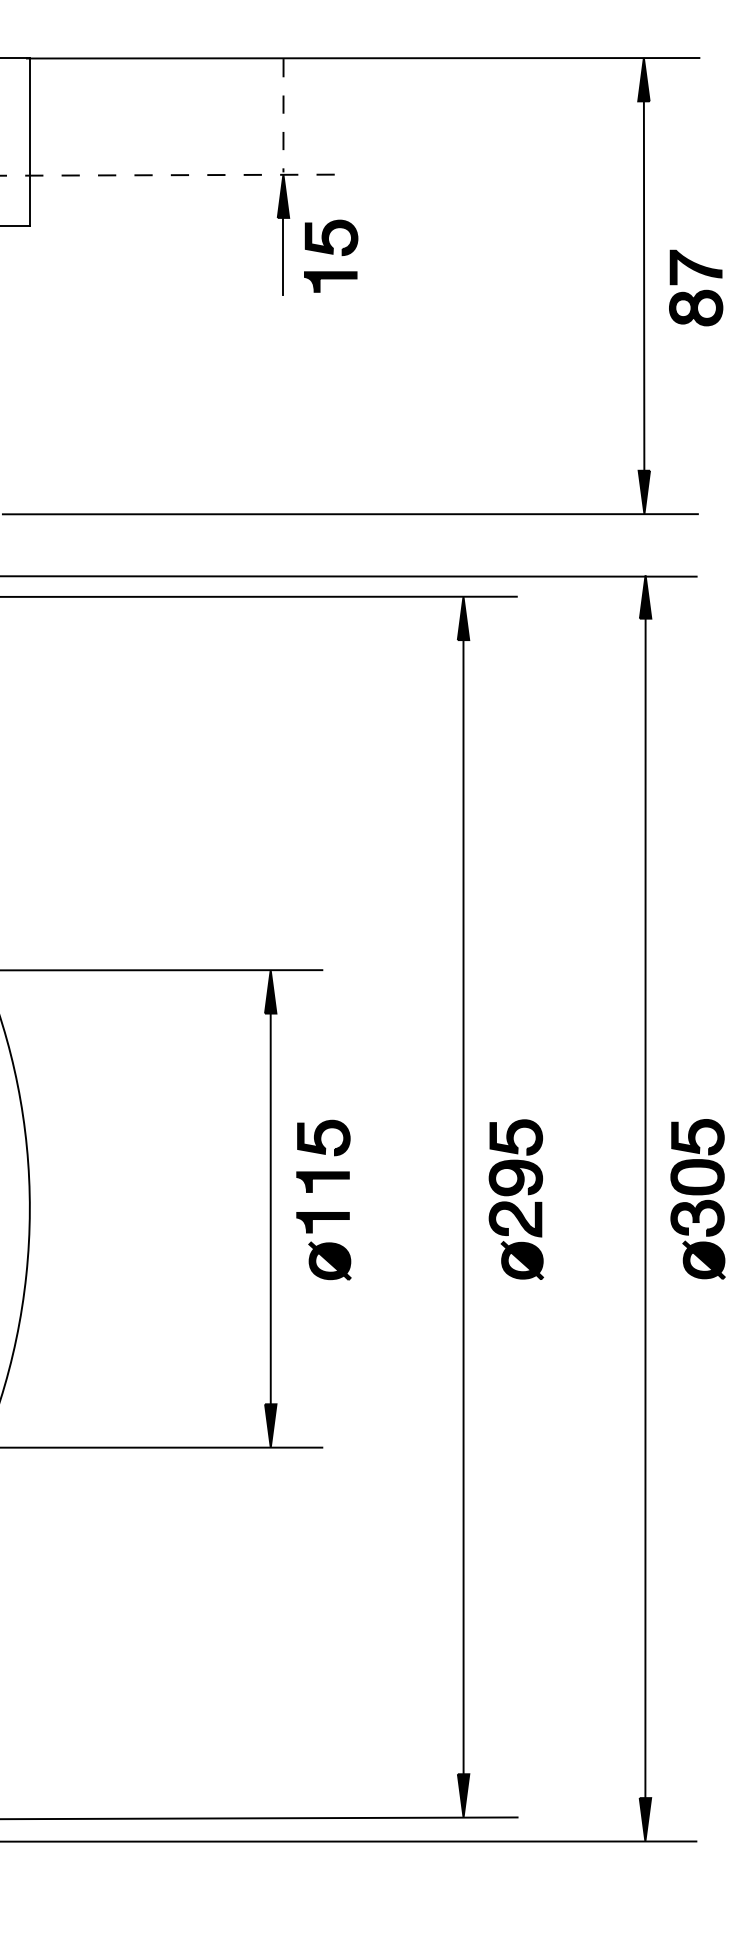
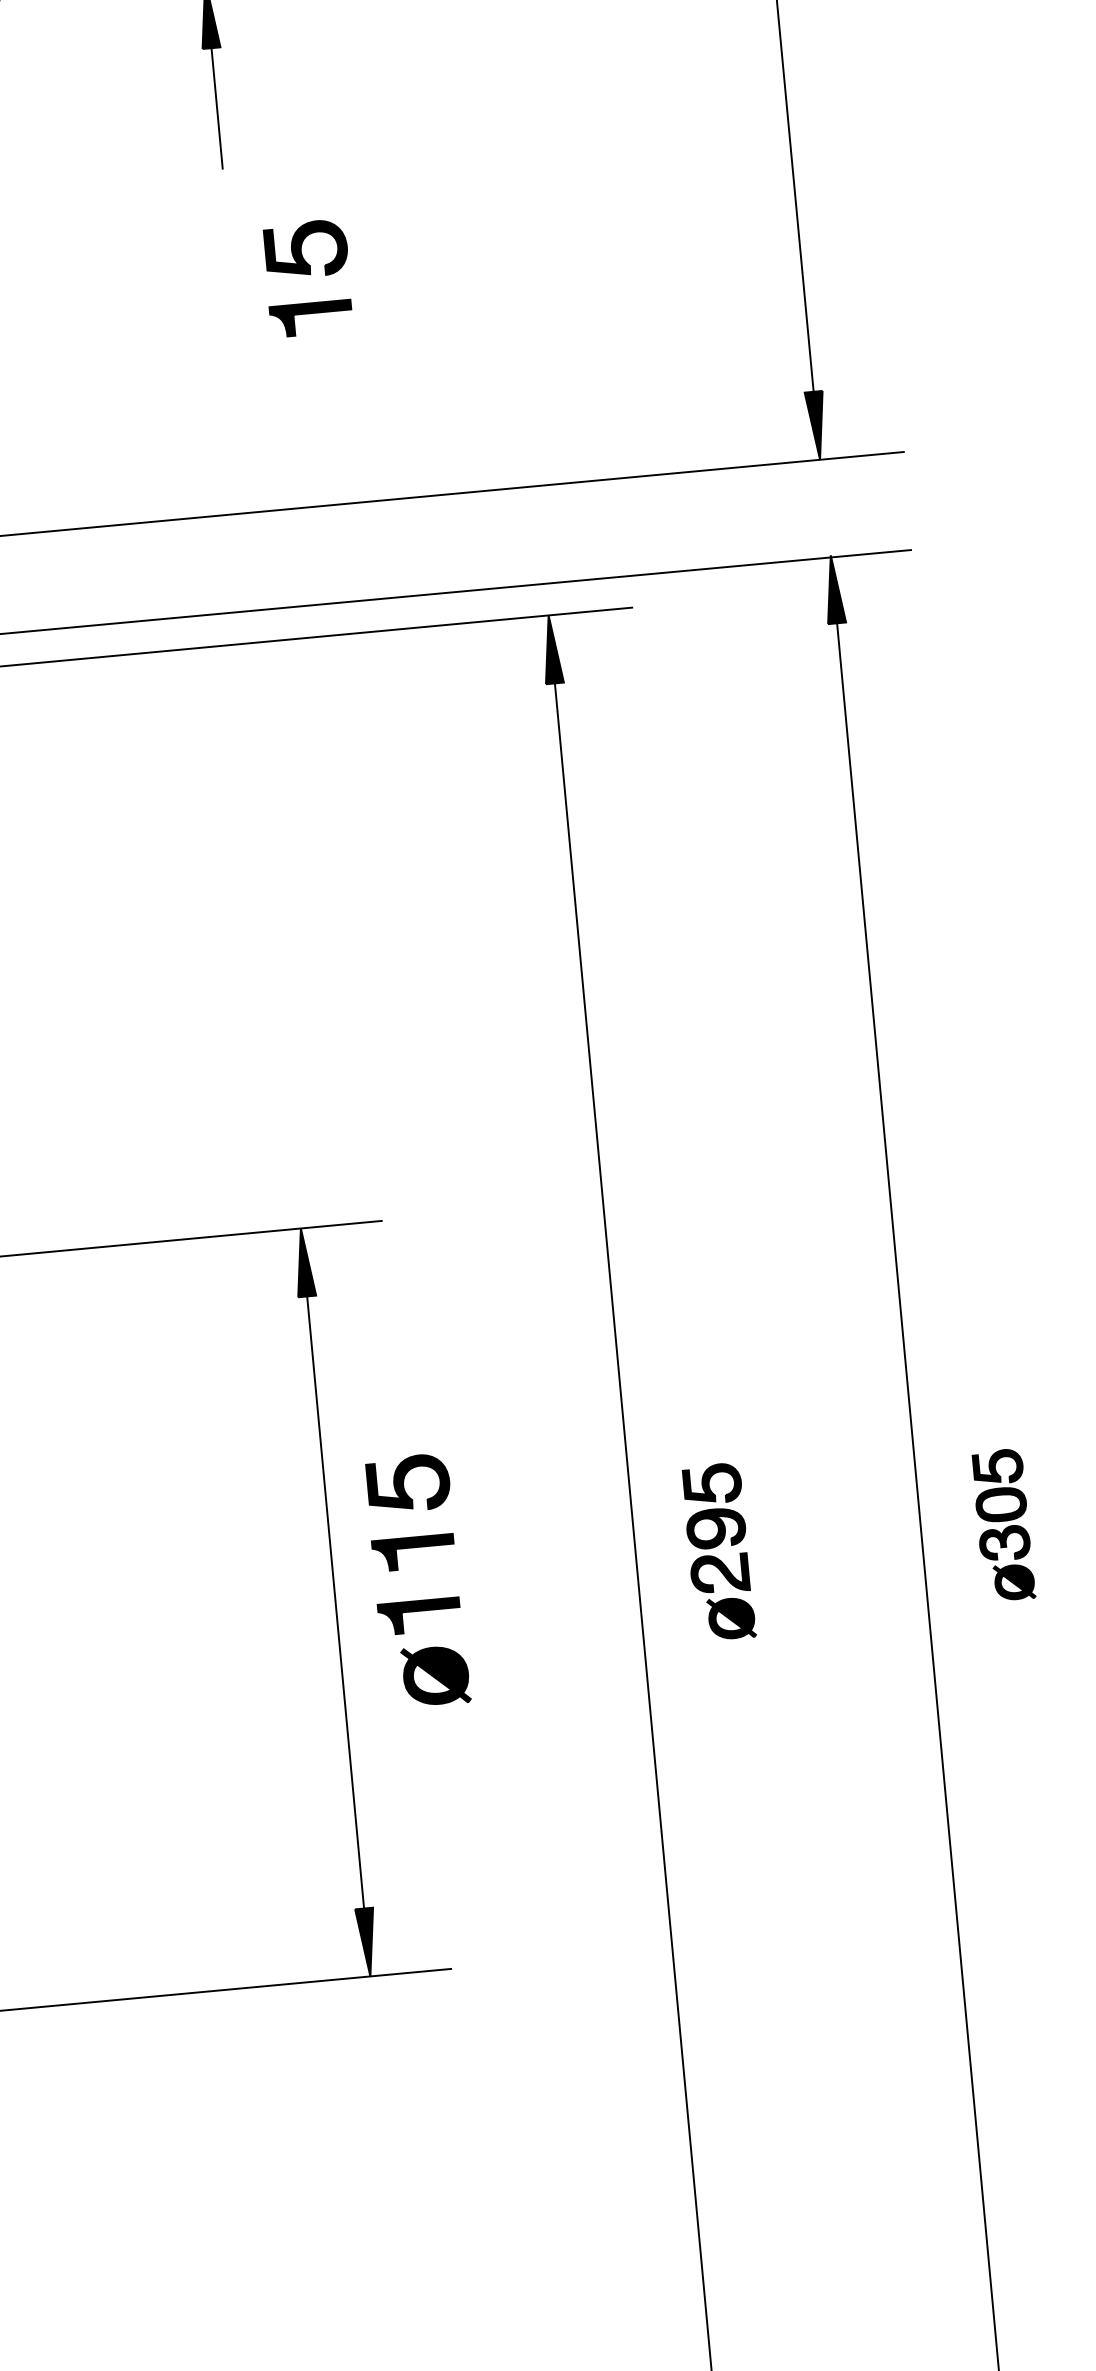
part: (331, 255) -> (308, 277), moved
part: (696, 287) -> (868, 97), removed
part: (515, 1199) -> (717, 1552), size x0.7
part: (697, 1199) -> (1002, 1525), size x0.6

